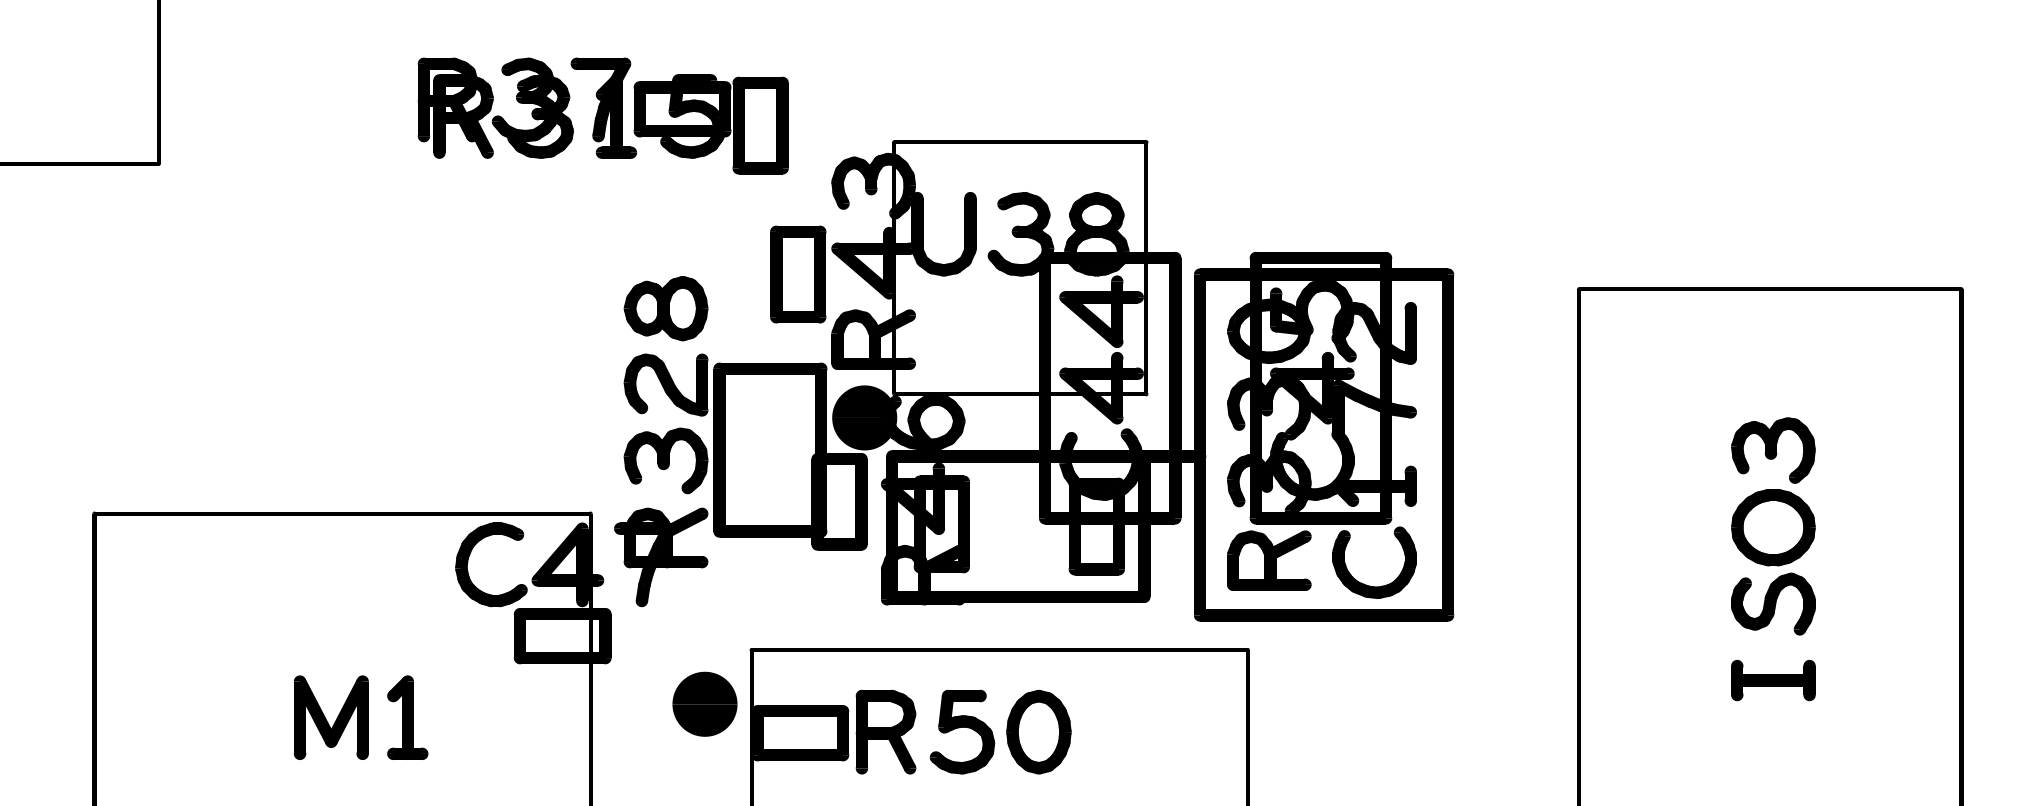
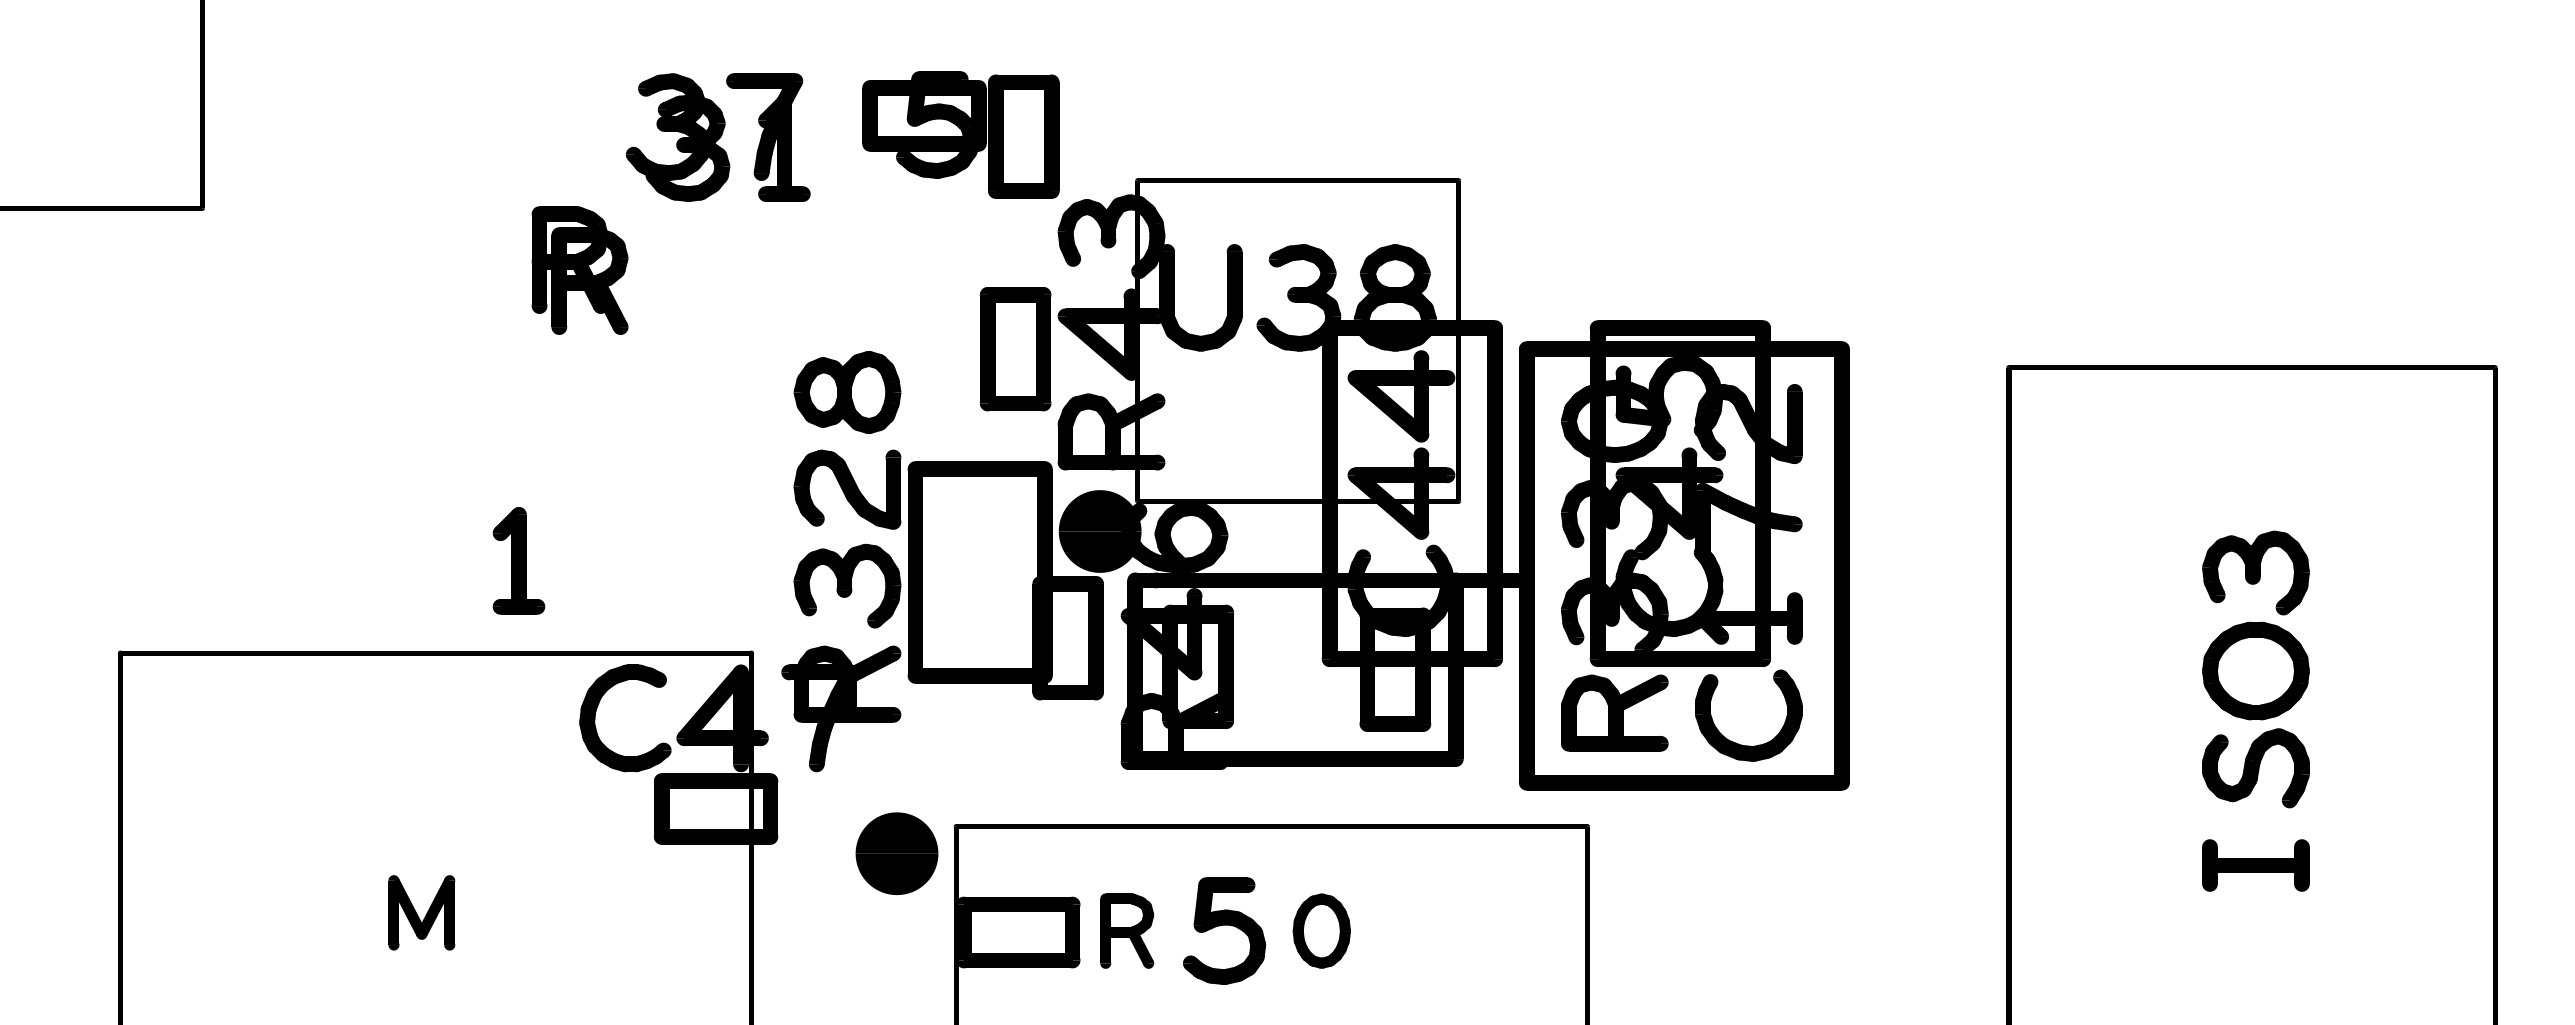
part: (455, 108) -> (579, 270), moved
part: (710, 123) -> (960, 134), moved
part: (704, 704) -> (896, 853), moved
part: (331, 717) -> (421, 912), size x0.7
part: (407, 717) -> (518, 560), moved
part: (885, 731) -> (1126, 930), size x0.7
part: (1038, 731) -> (1321, 930), size x0.7

